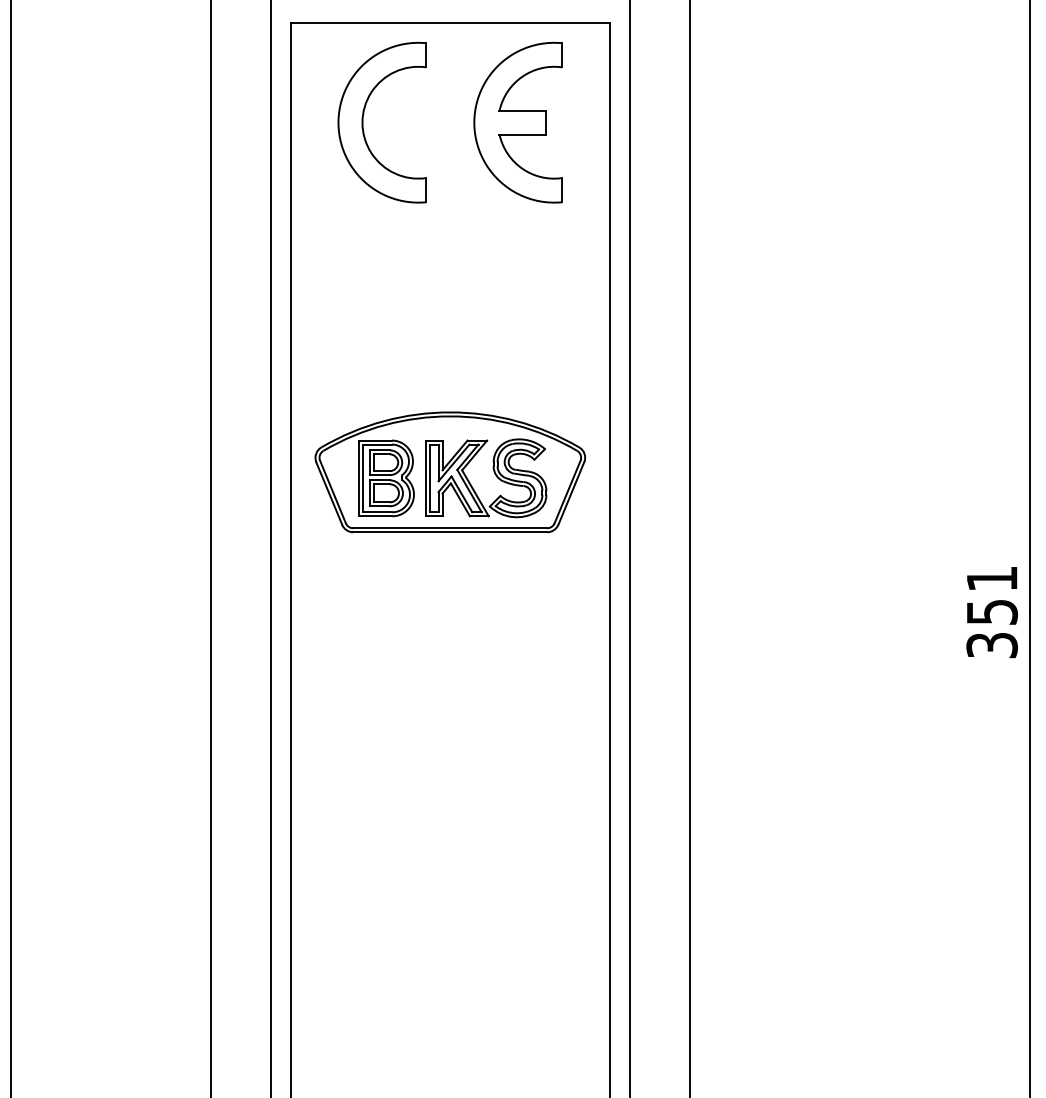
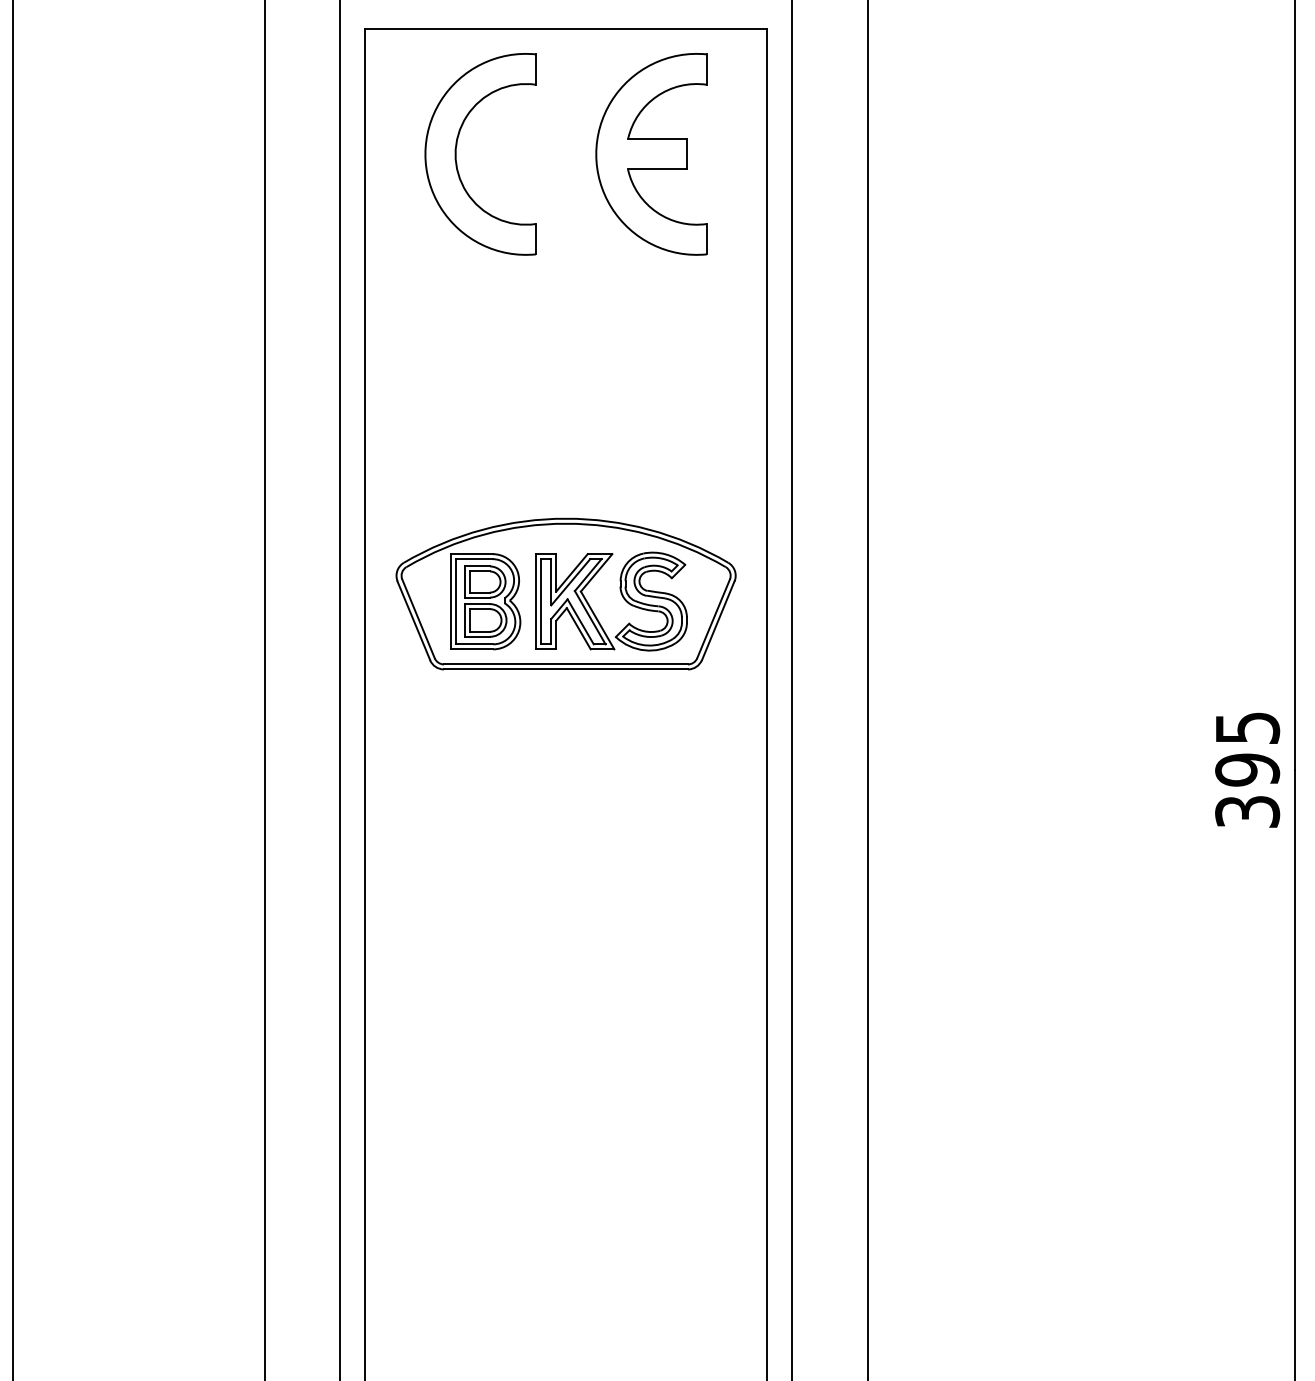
text: (992, 595) -> (1247, 749), 351 -> 395

